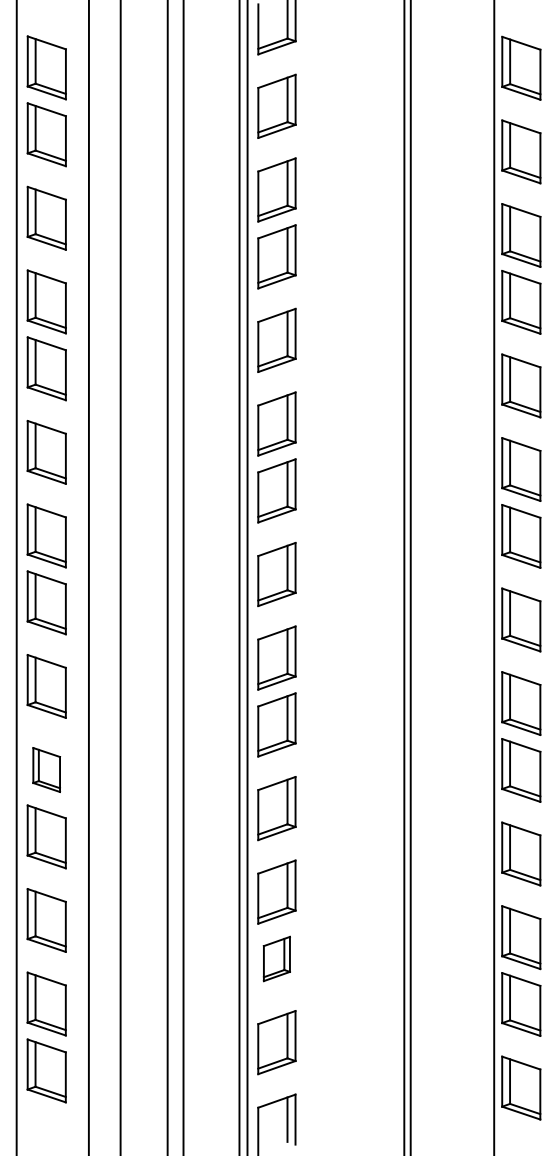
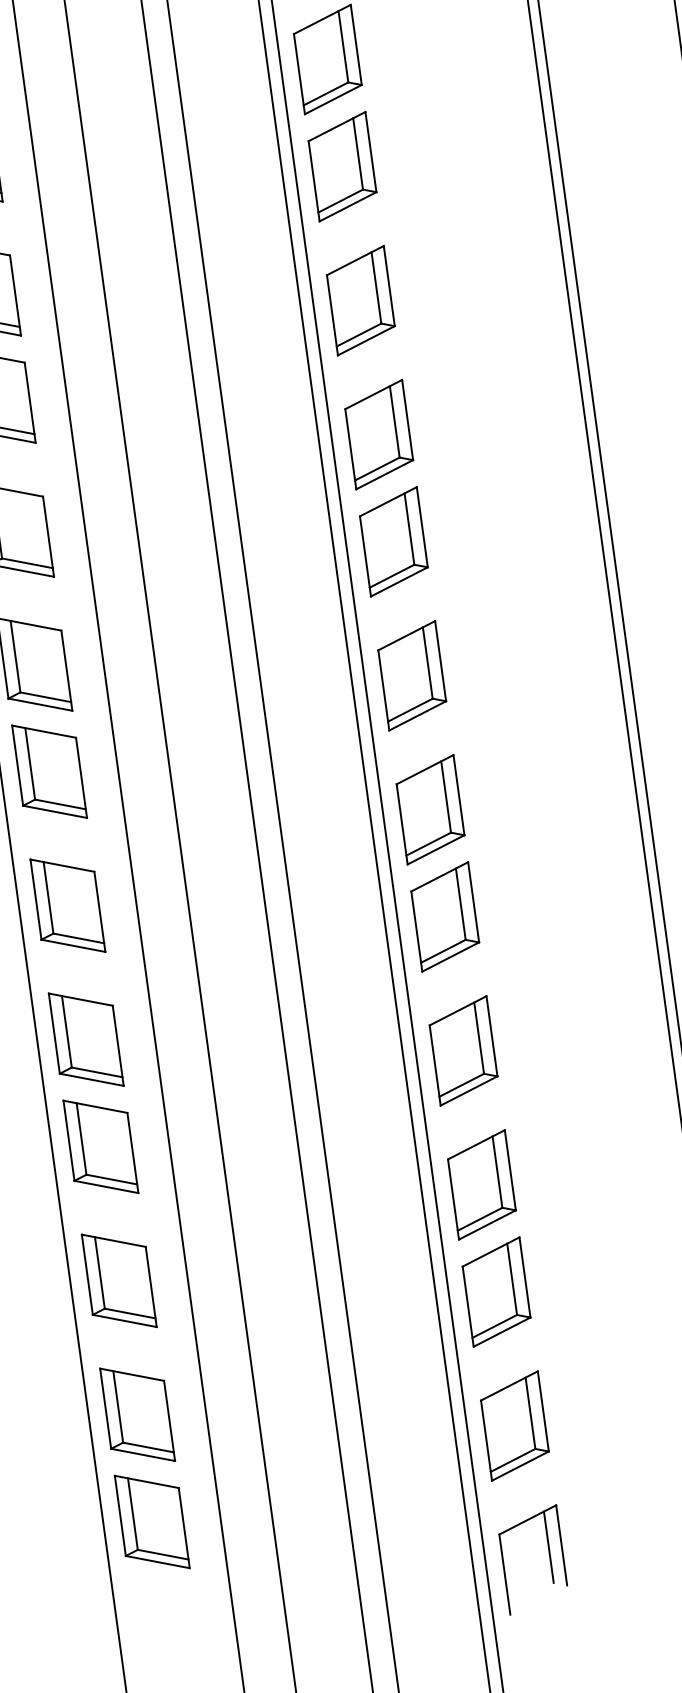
part: (46, 769) -> (85, 1038), size x1.43
part: (276, 958) -> (495, 1291), size x1.43

